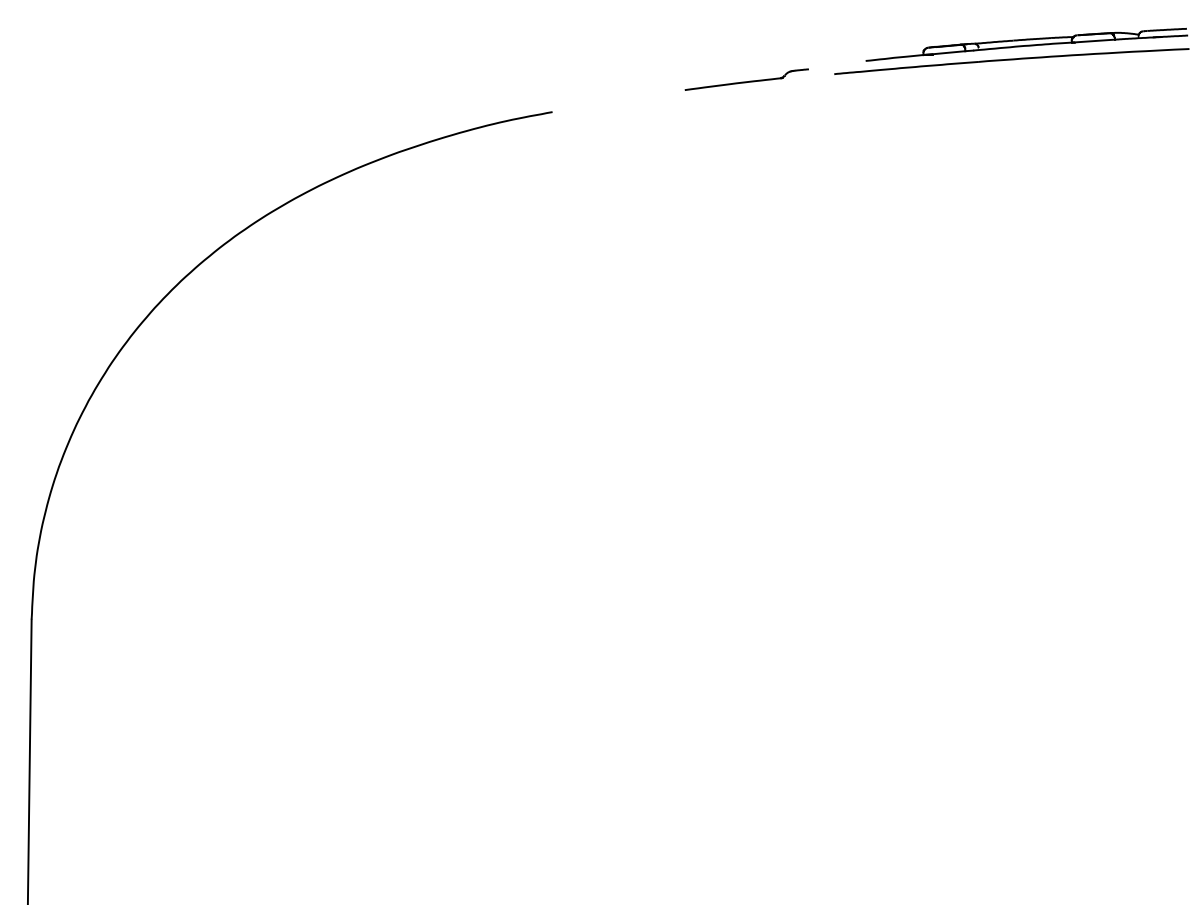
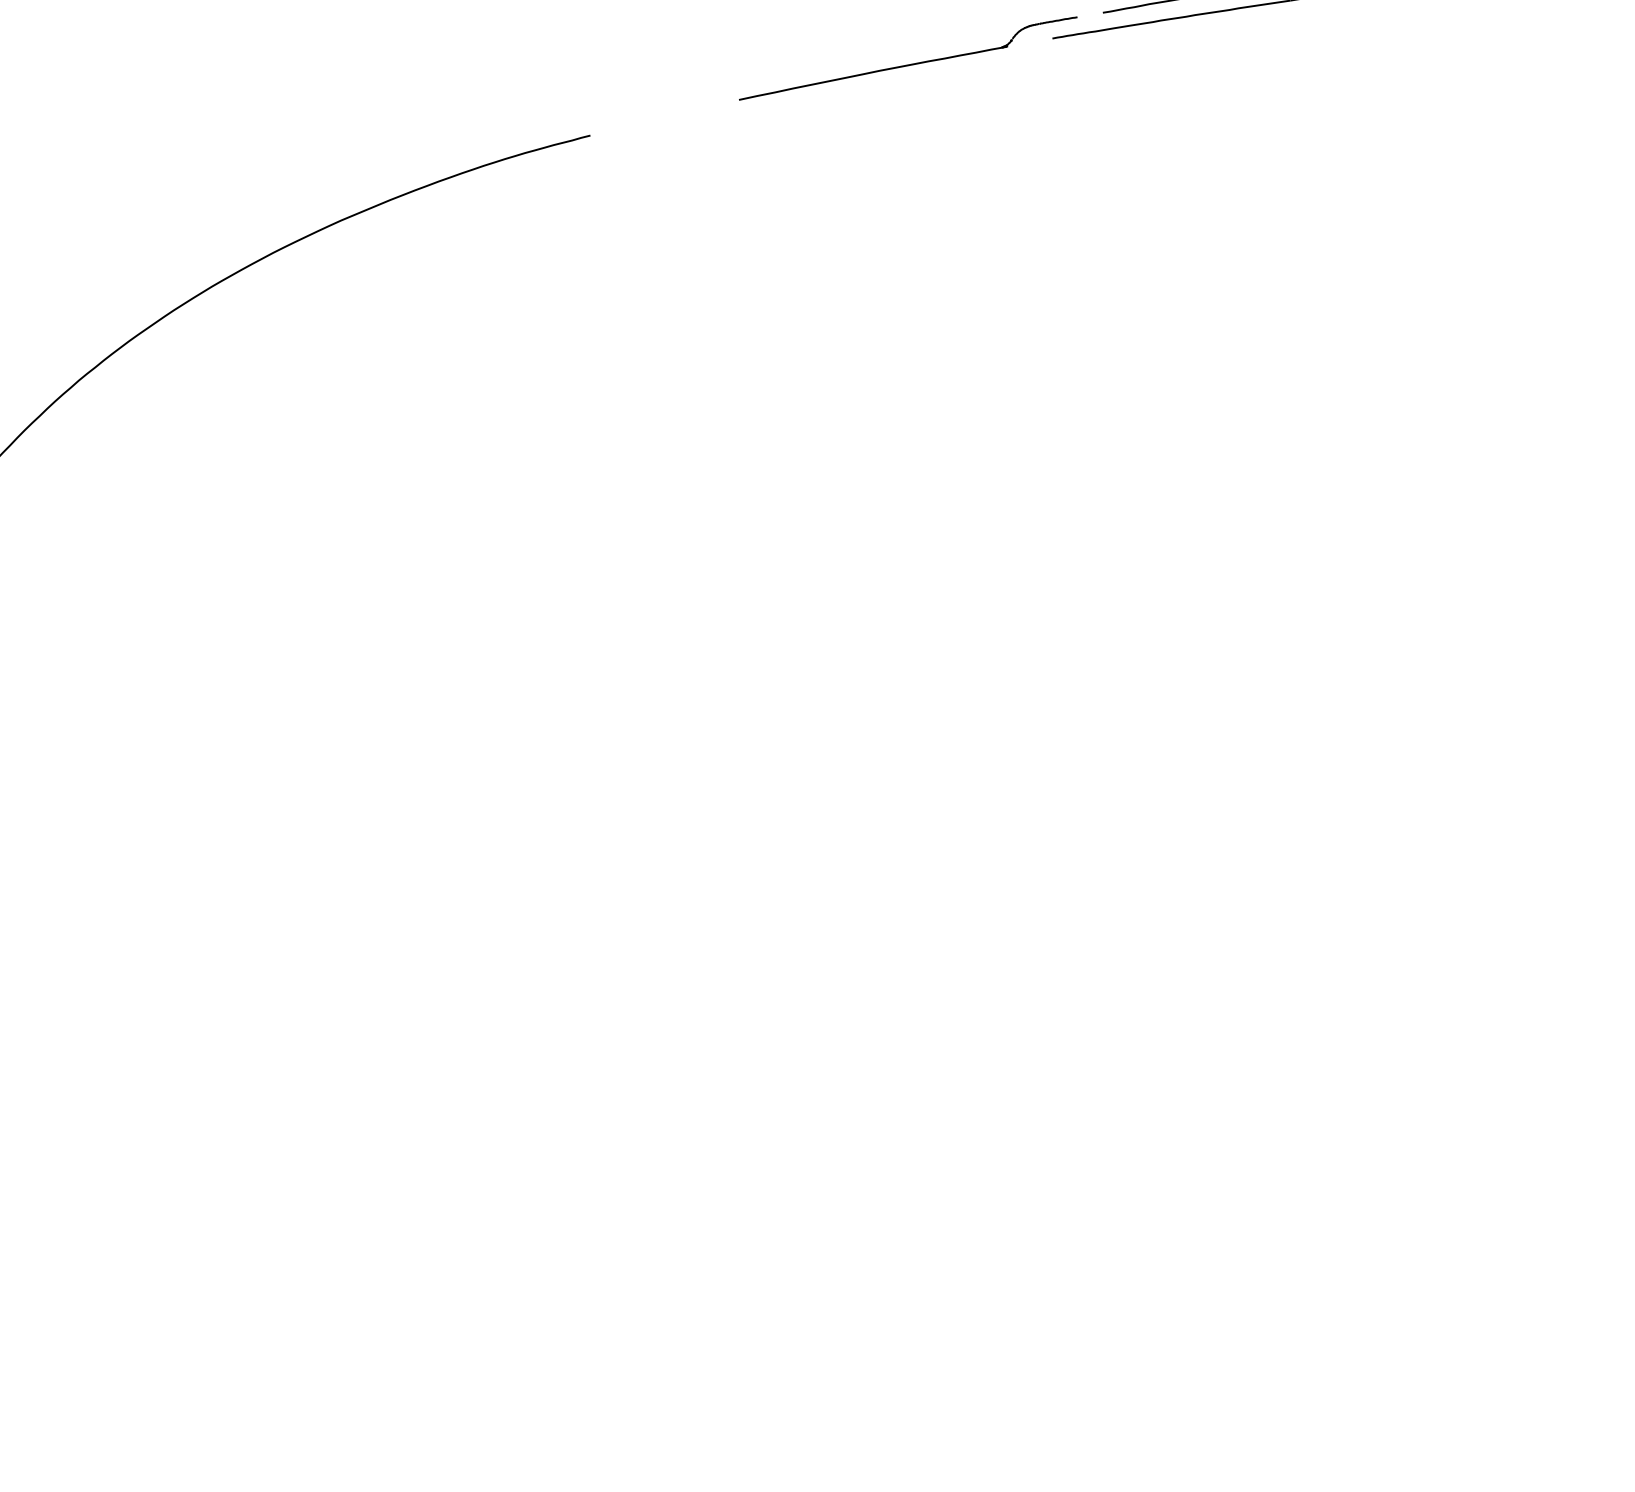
part: (746, 79) -> (907, 57), size x1.67

